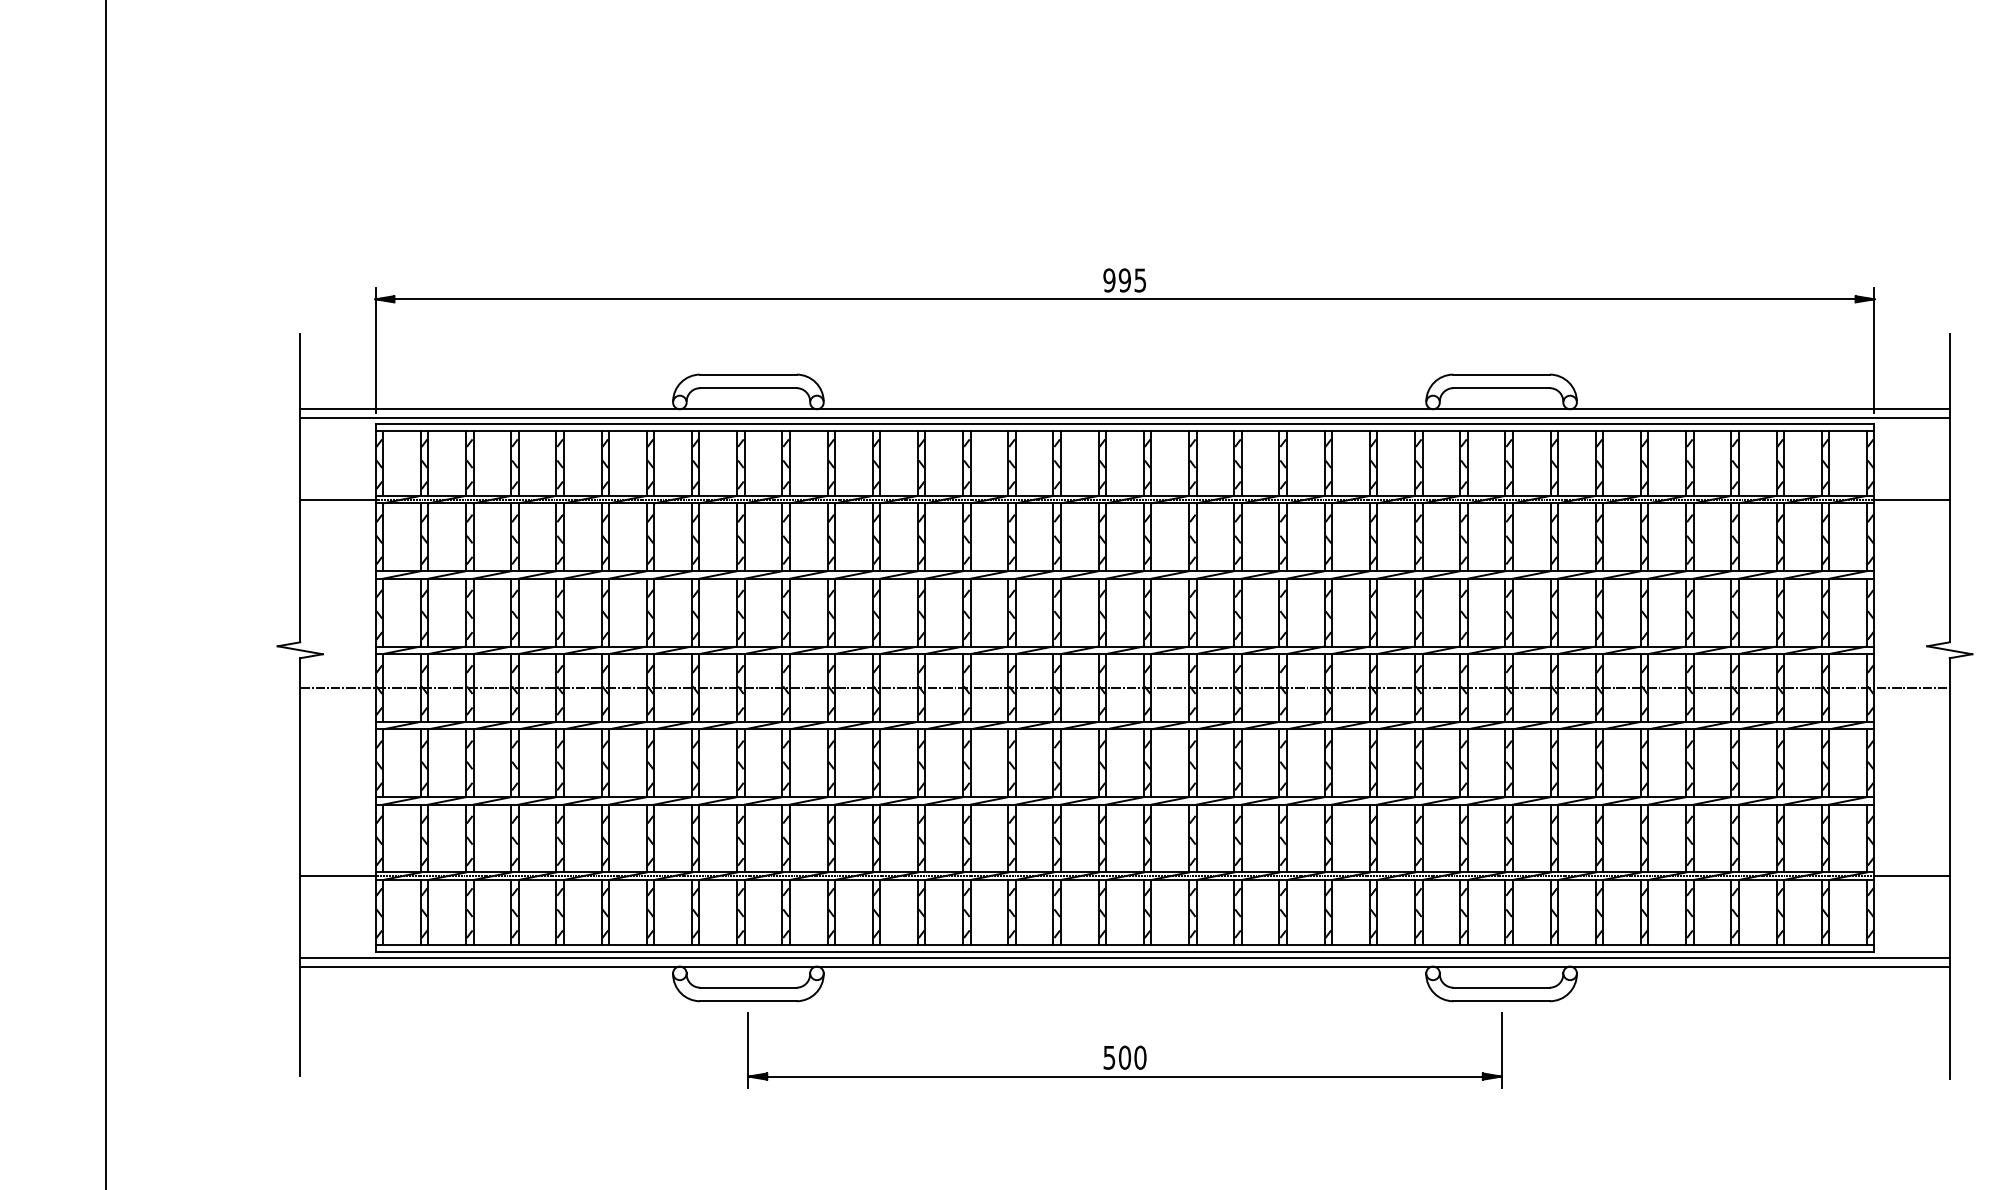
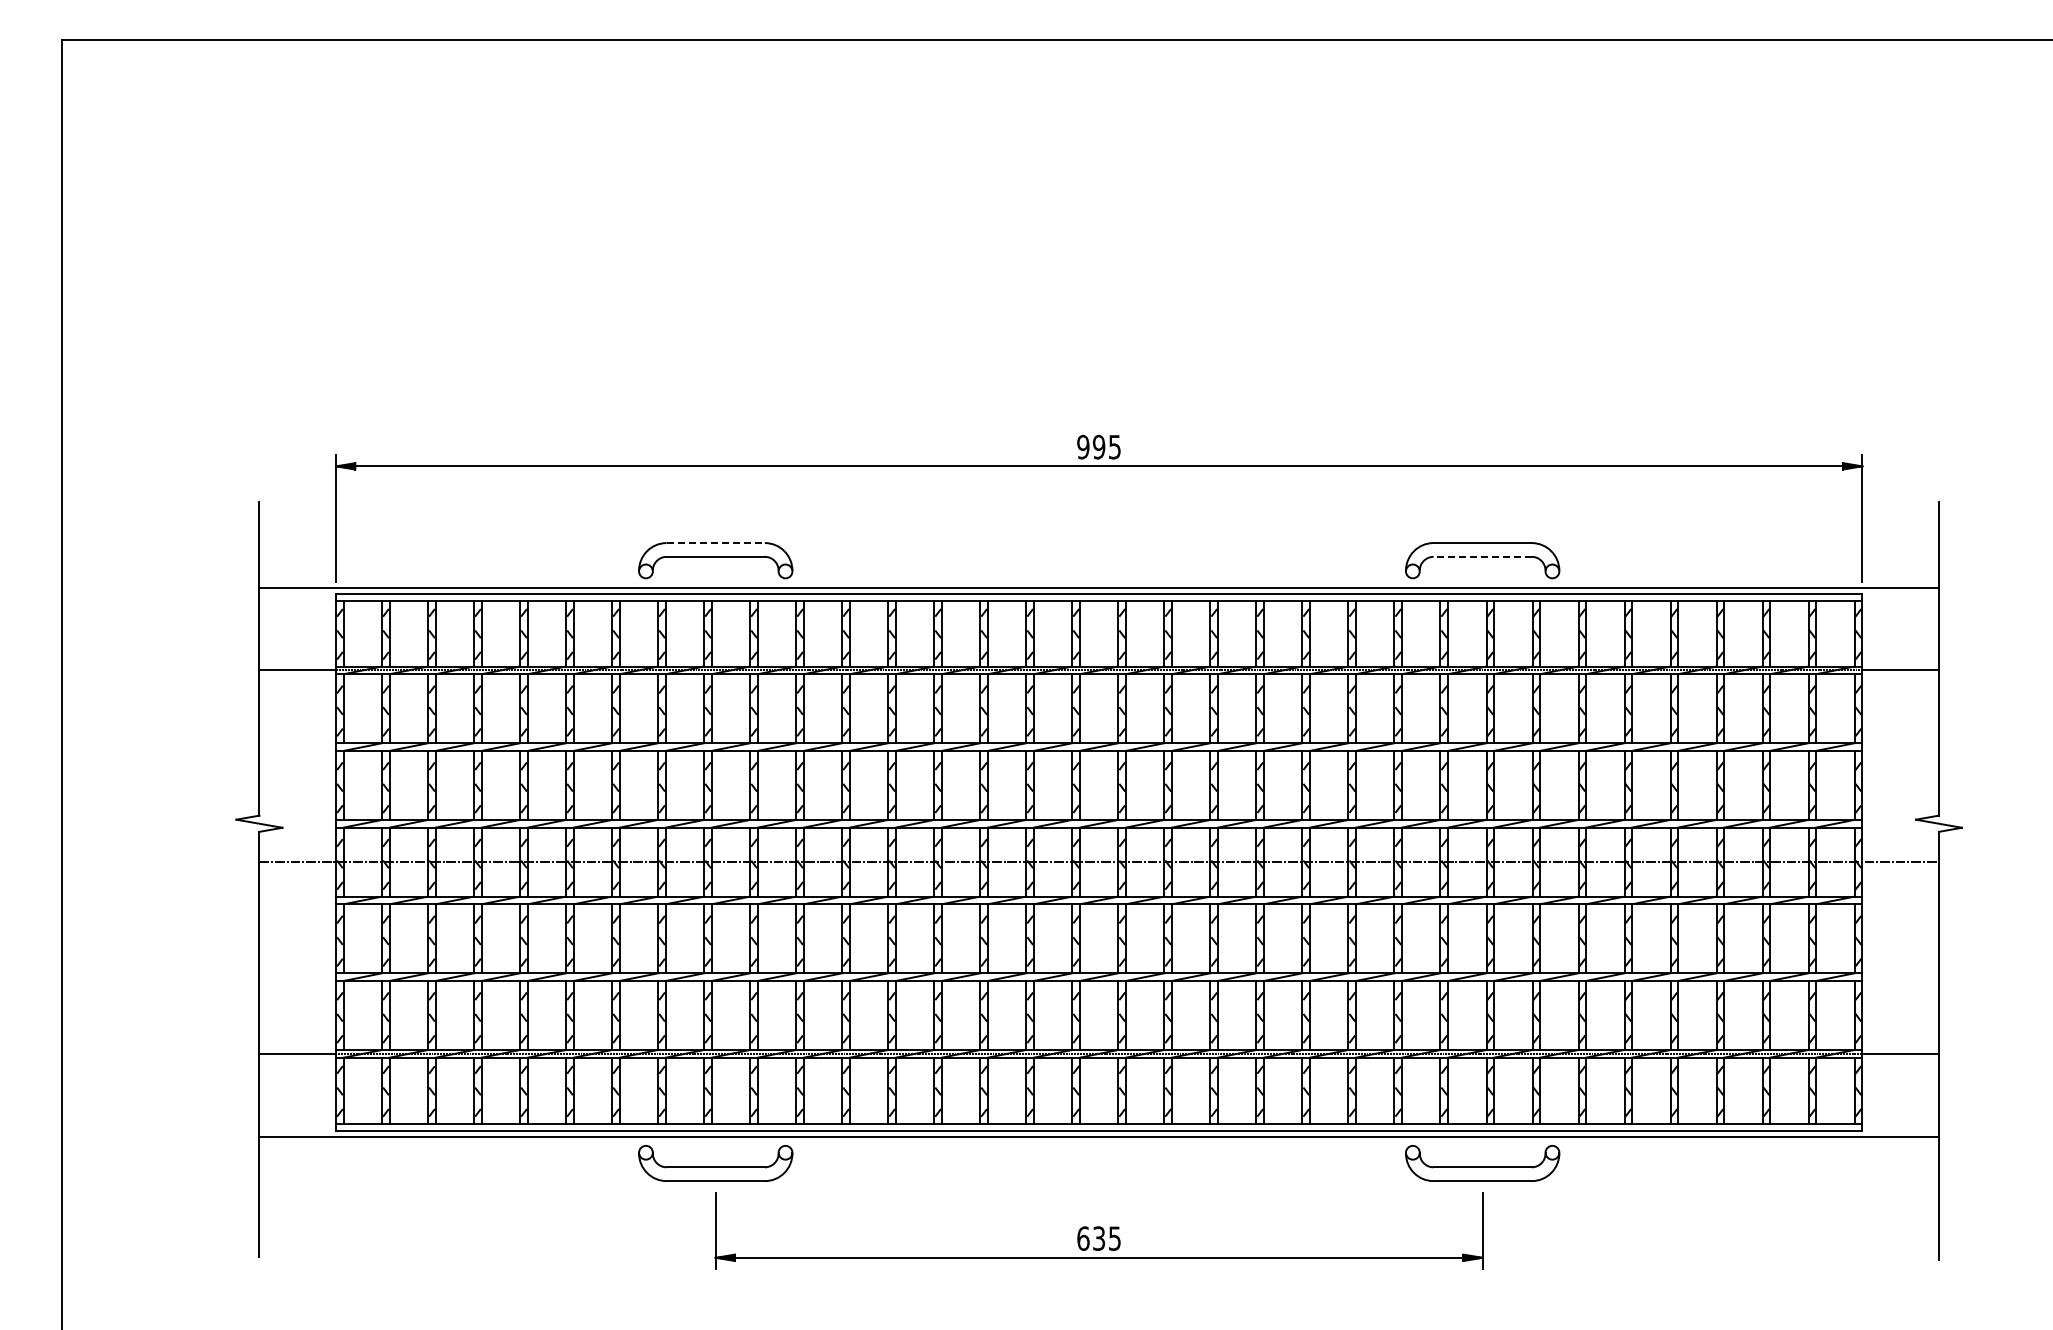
line: (749, 375) -> (716, 543), solid -> dashed
line: (1501, 387) -> (1482, 556), solid -> dashed
line: (1124, 409) -> (1098, 578), removed
line: (1124, 966) -> (1098, 1145), removed
text: (1125, 1057) -> (1099, 1238), 500 -> 635

